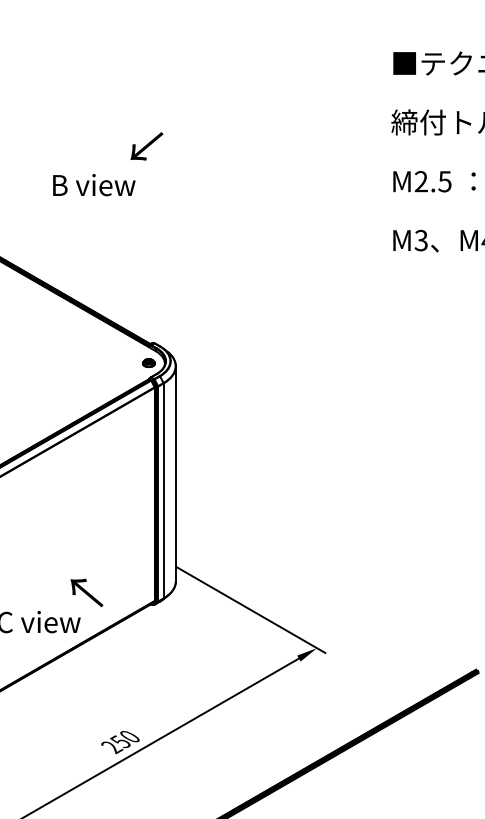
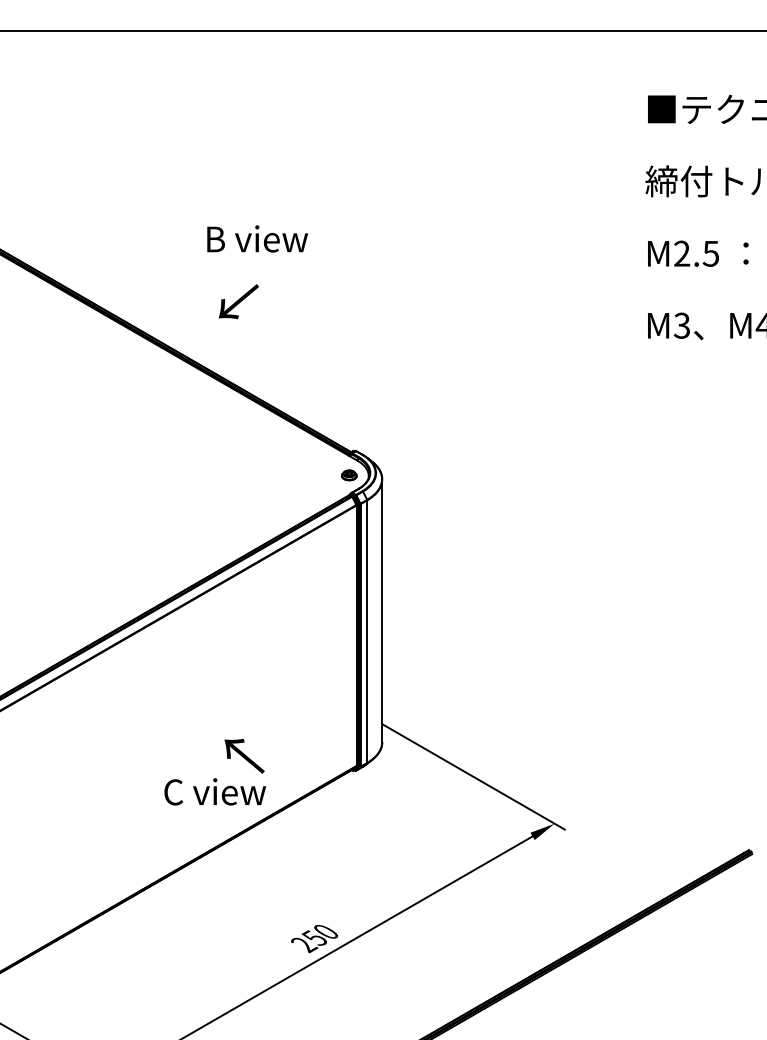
text: (146, 146) -> (238, 301), moved
text: (94, 184) -> (257, 238), moved
text: (86, 592) -> (244, 755), moved

